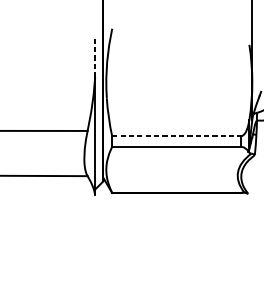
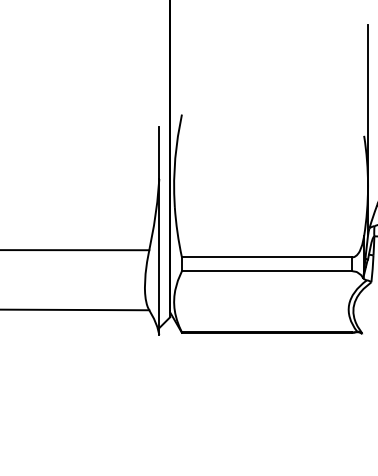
line: (95, 57) -> (159, 152), dashed -> solid
line: (176, 136) -> (267, 257), dashed -> solid

